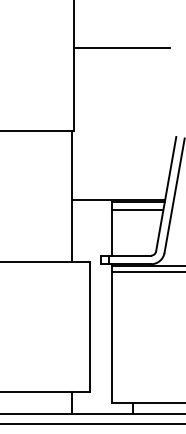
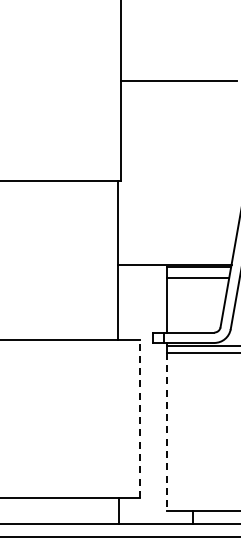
line: (90, 326) -> (140, 418), solid -> dashed
line: (111, 338) -> (166, 432), solid -> dashed

